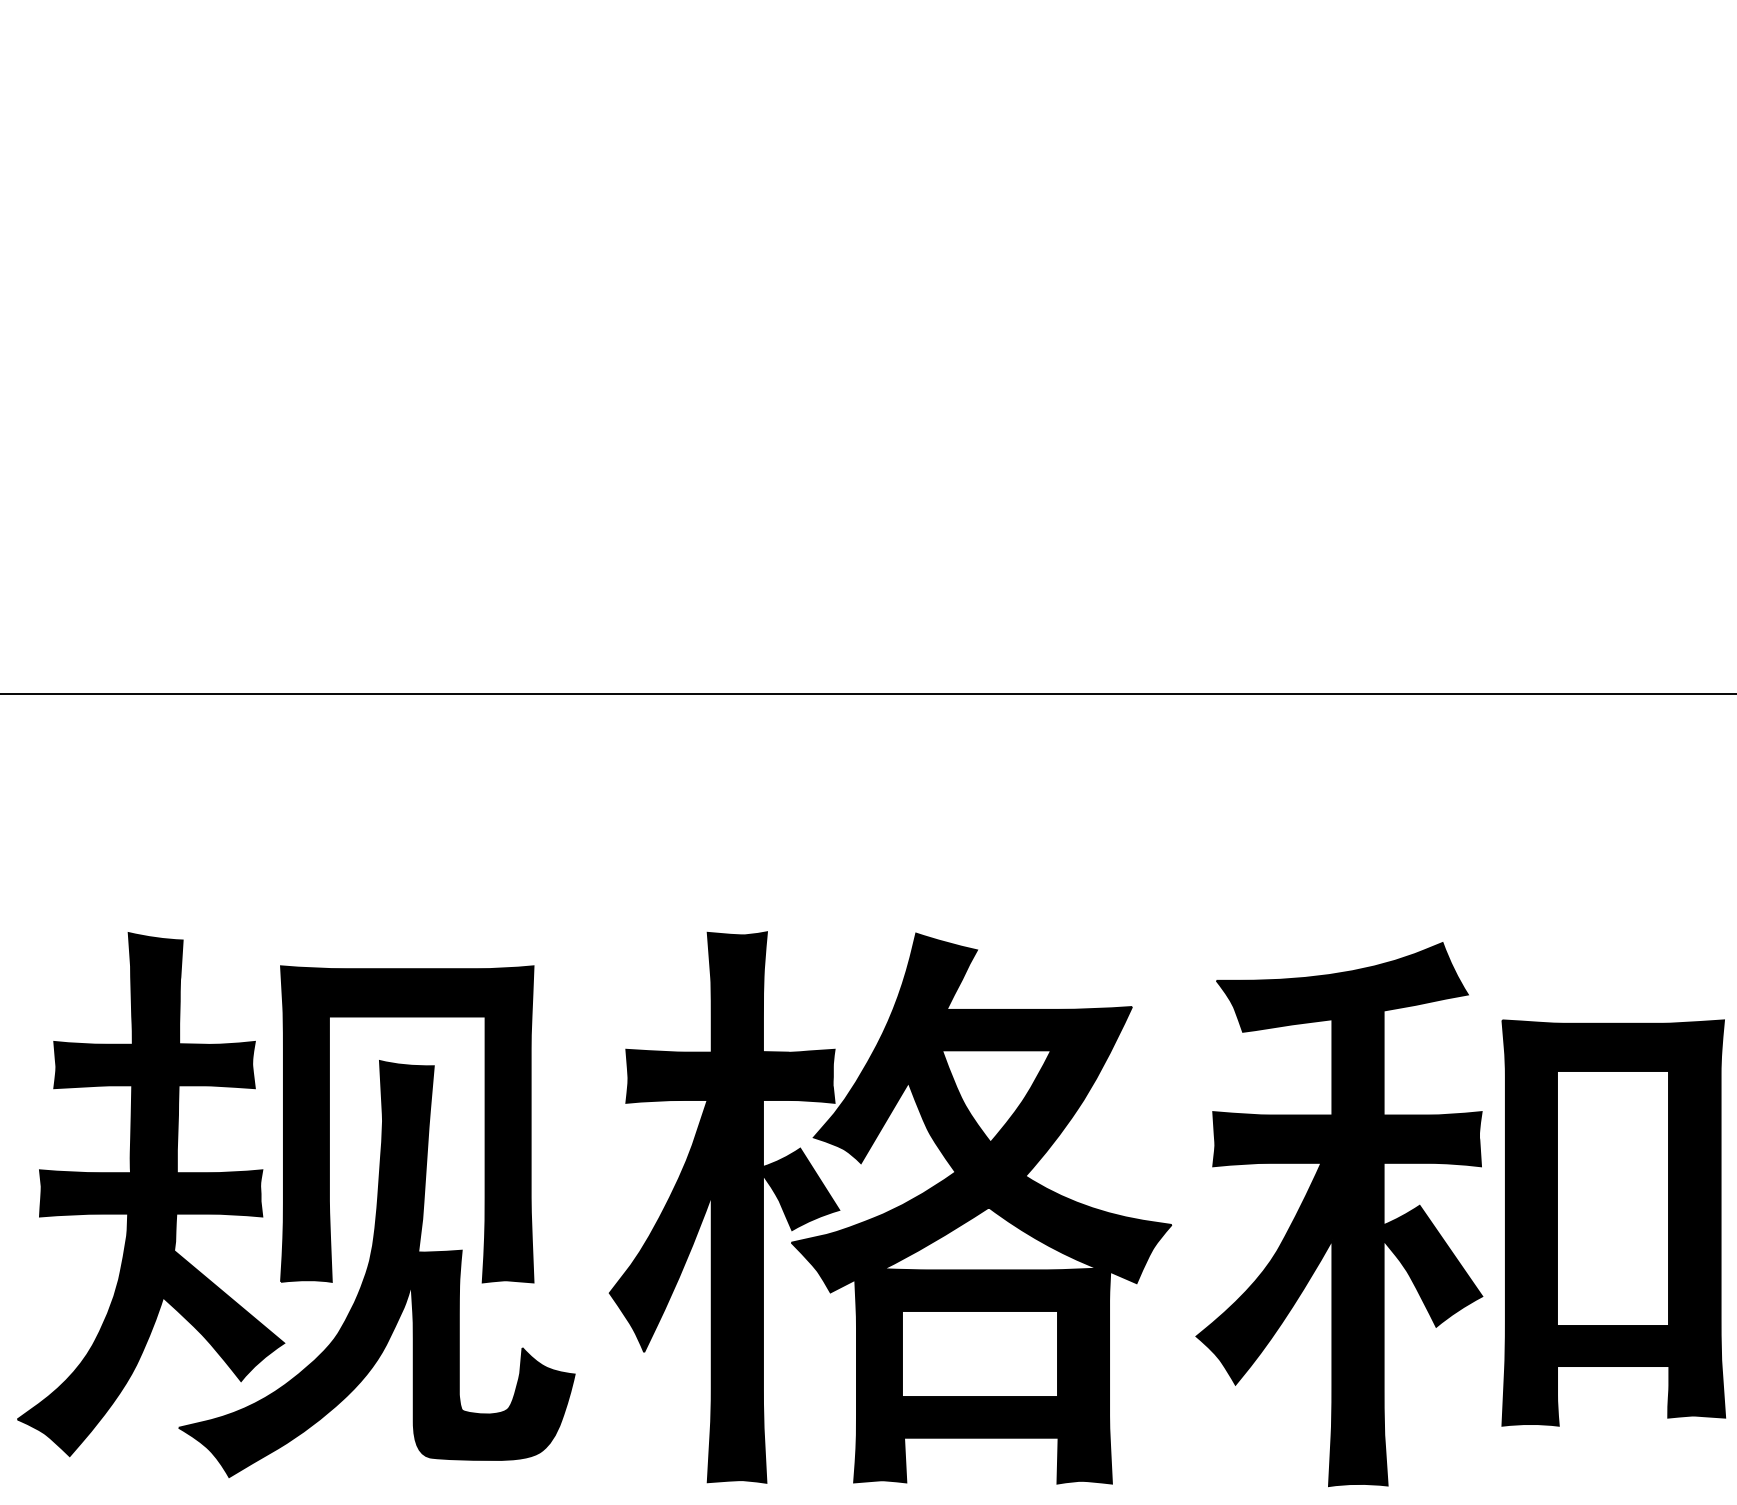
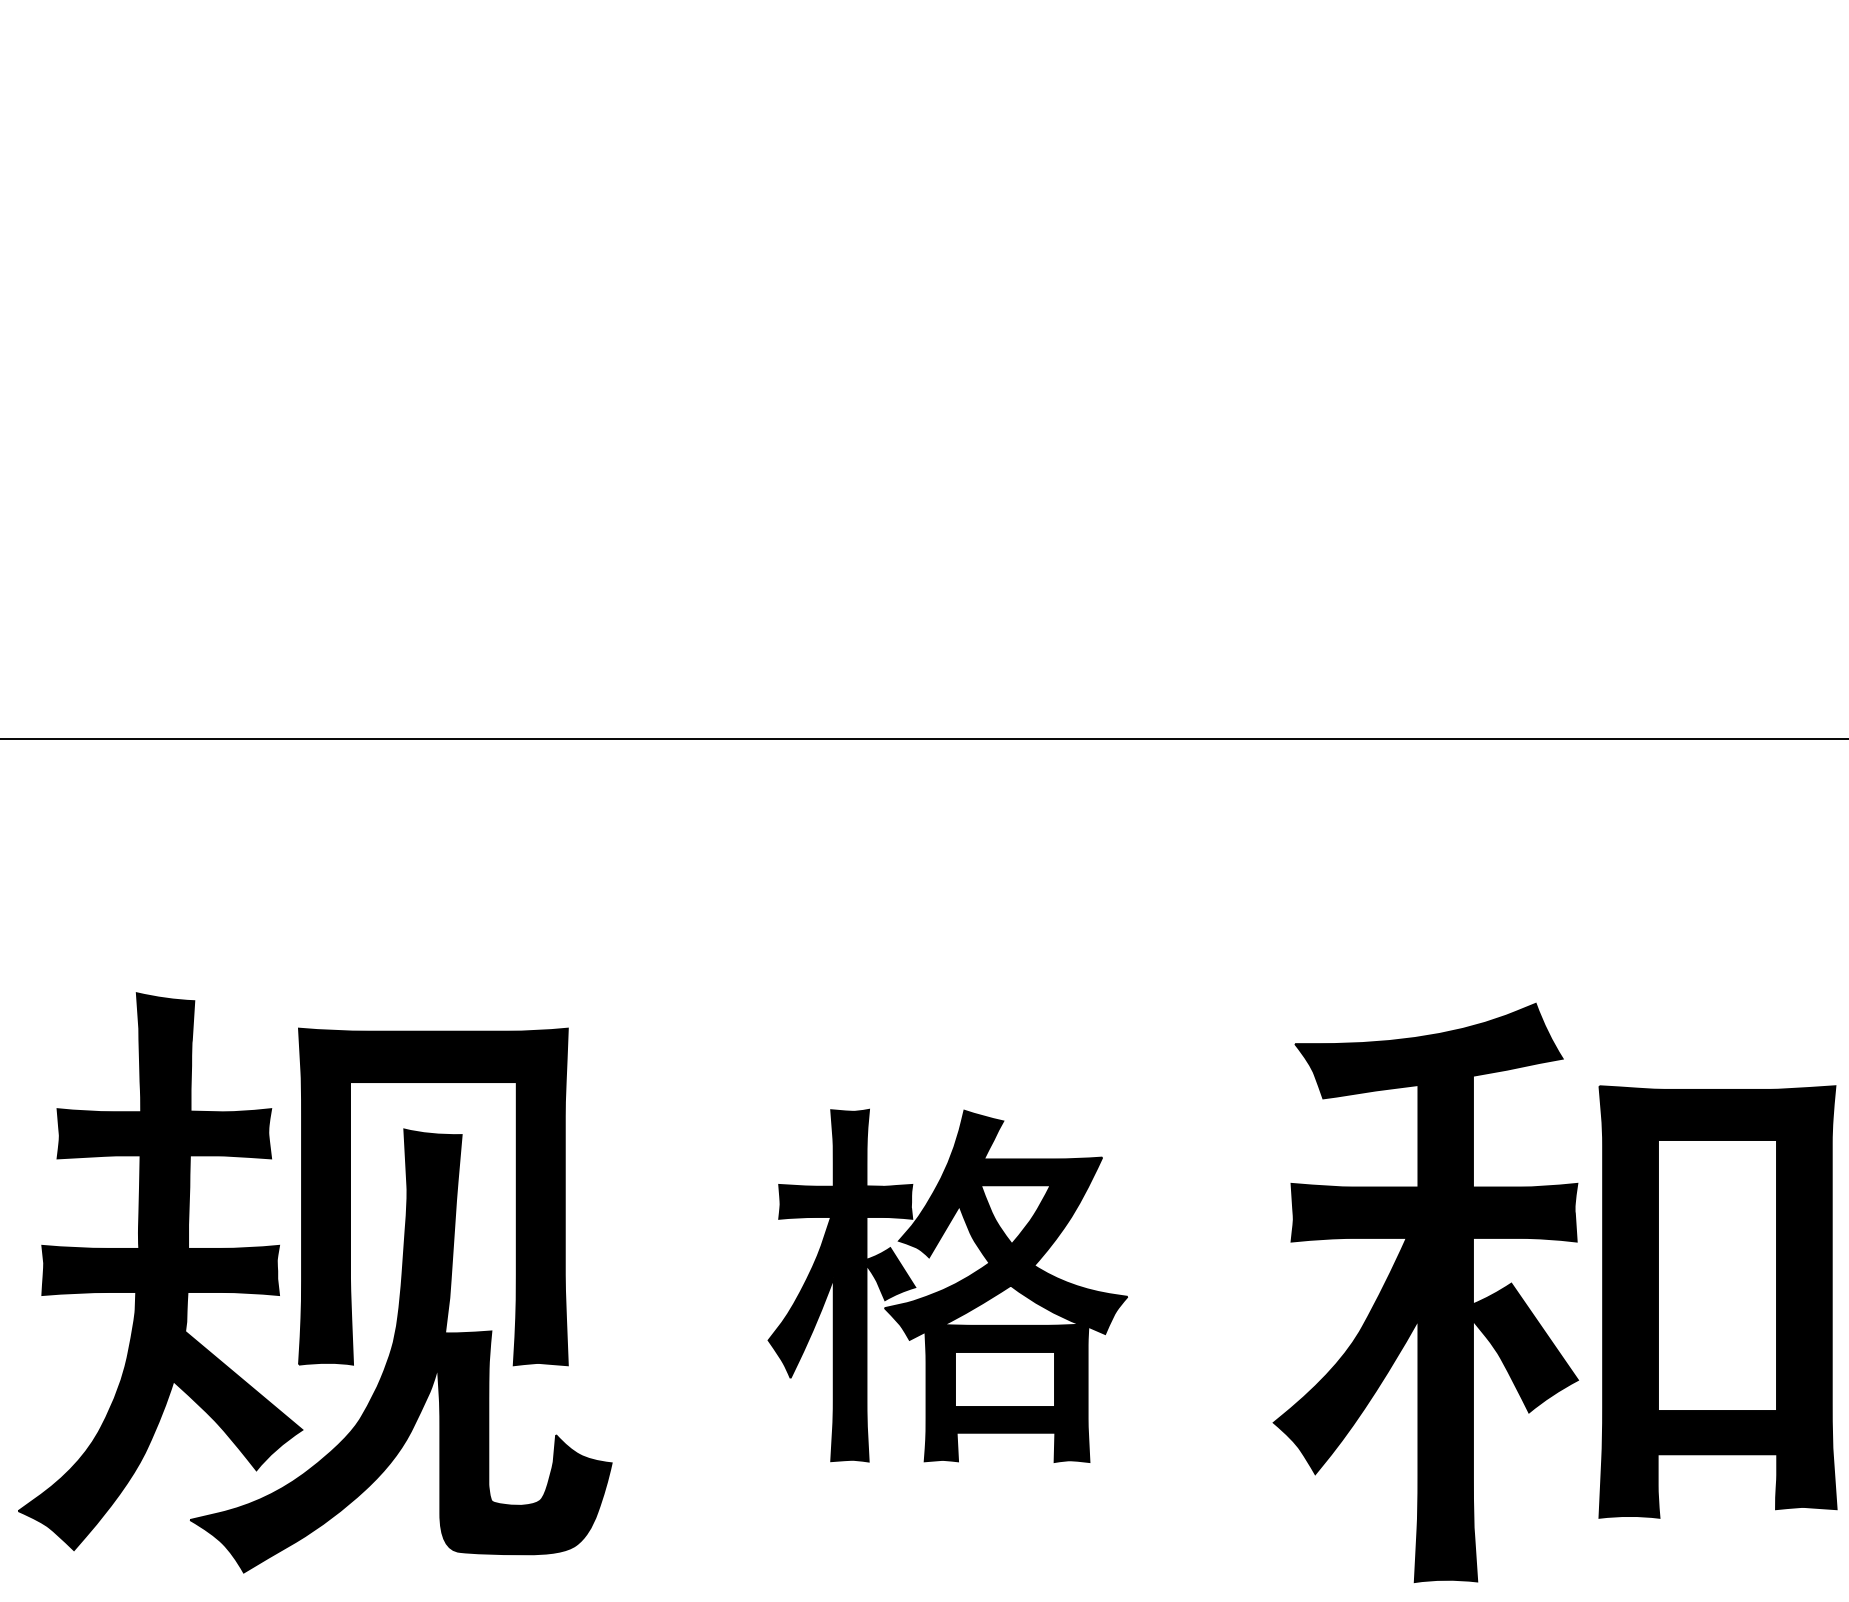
part: (890, 1207) -> (947, 1285), size x0.6

